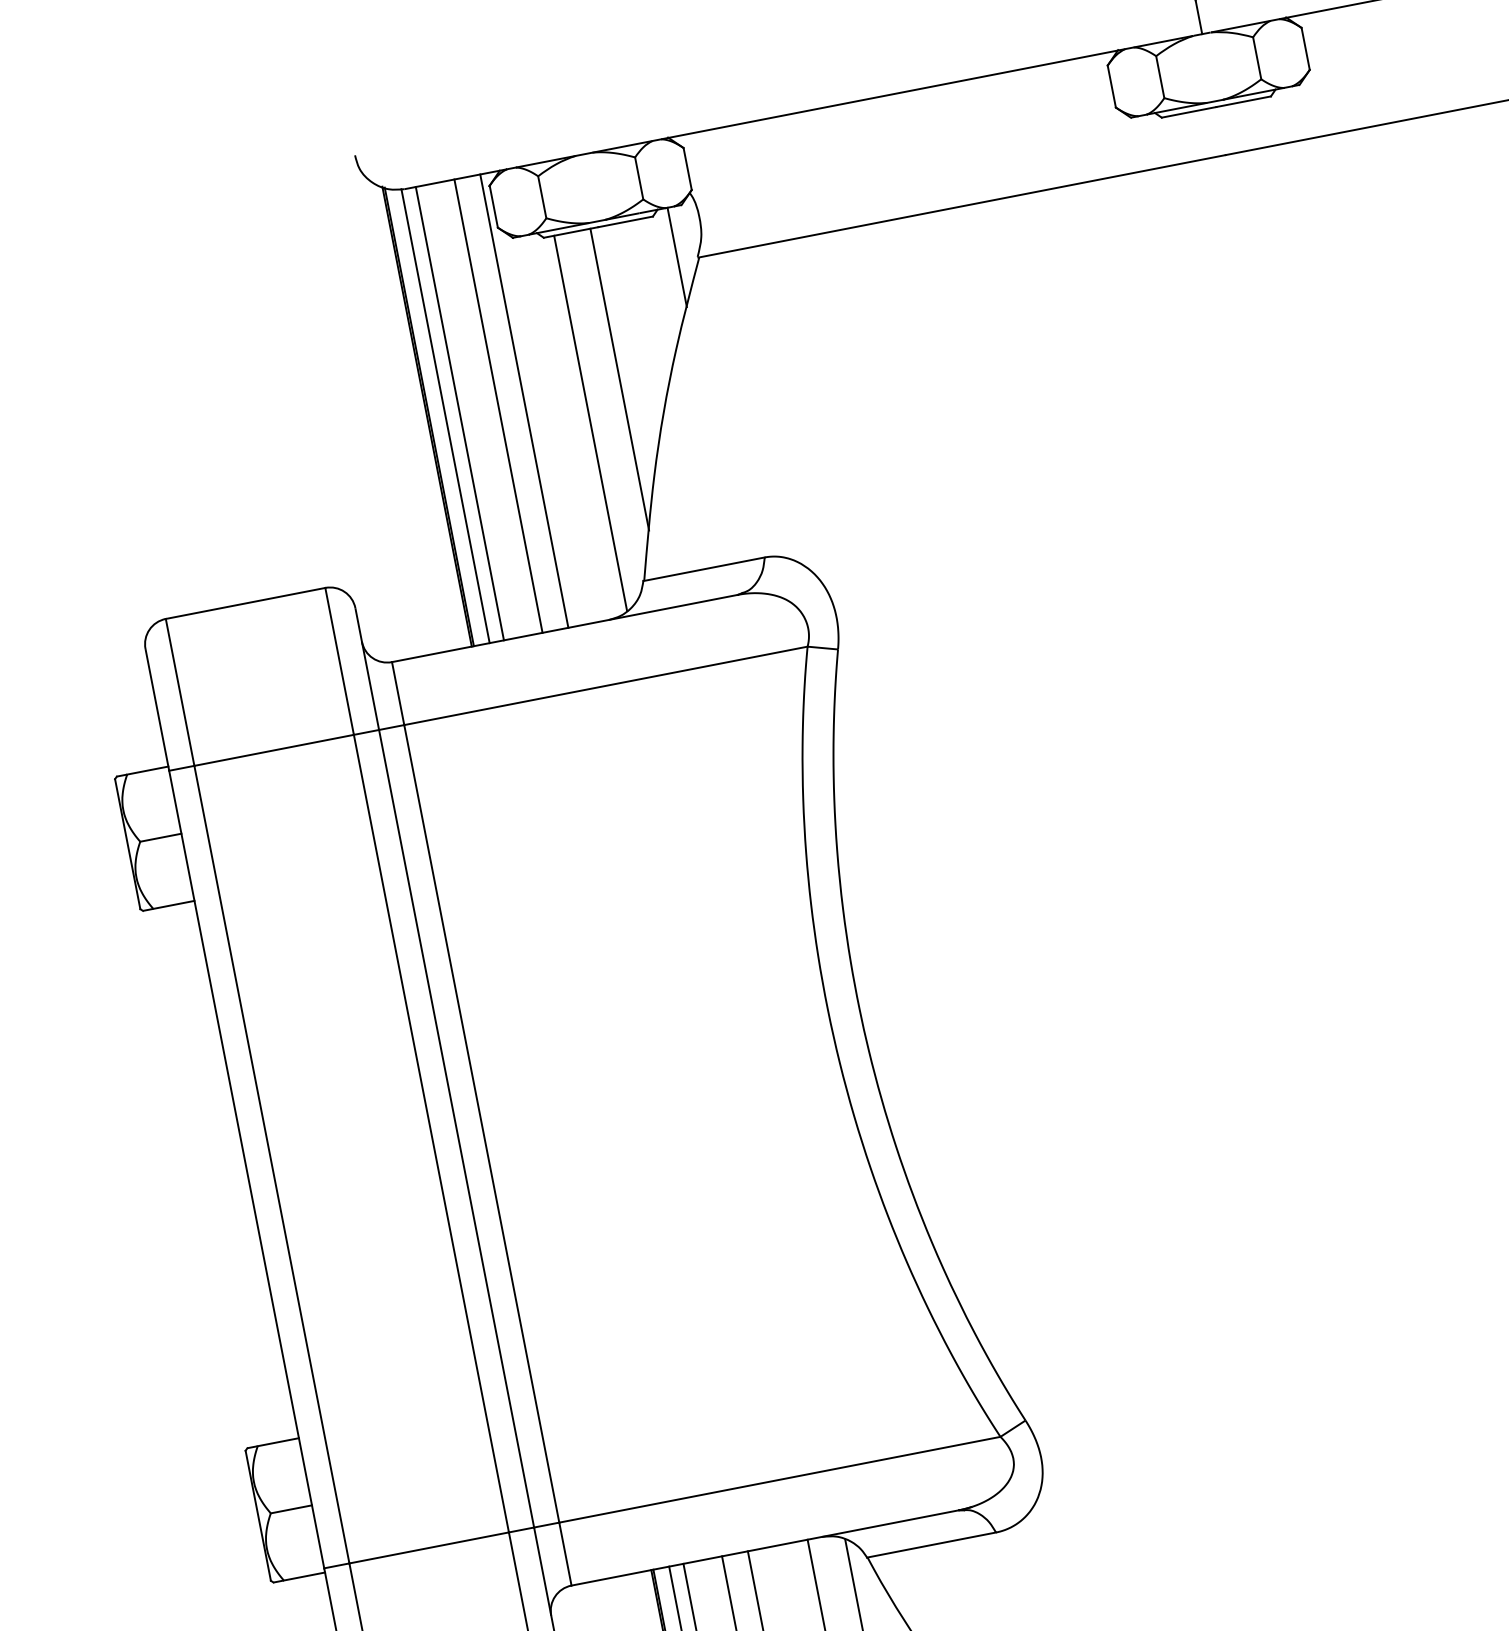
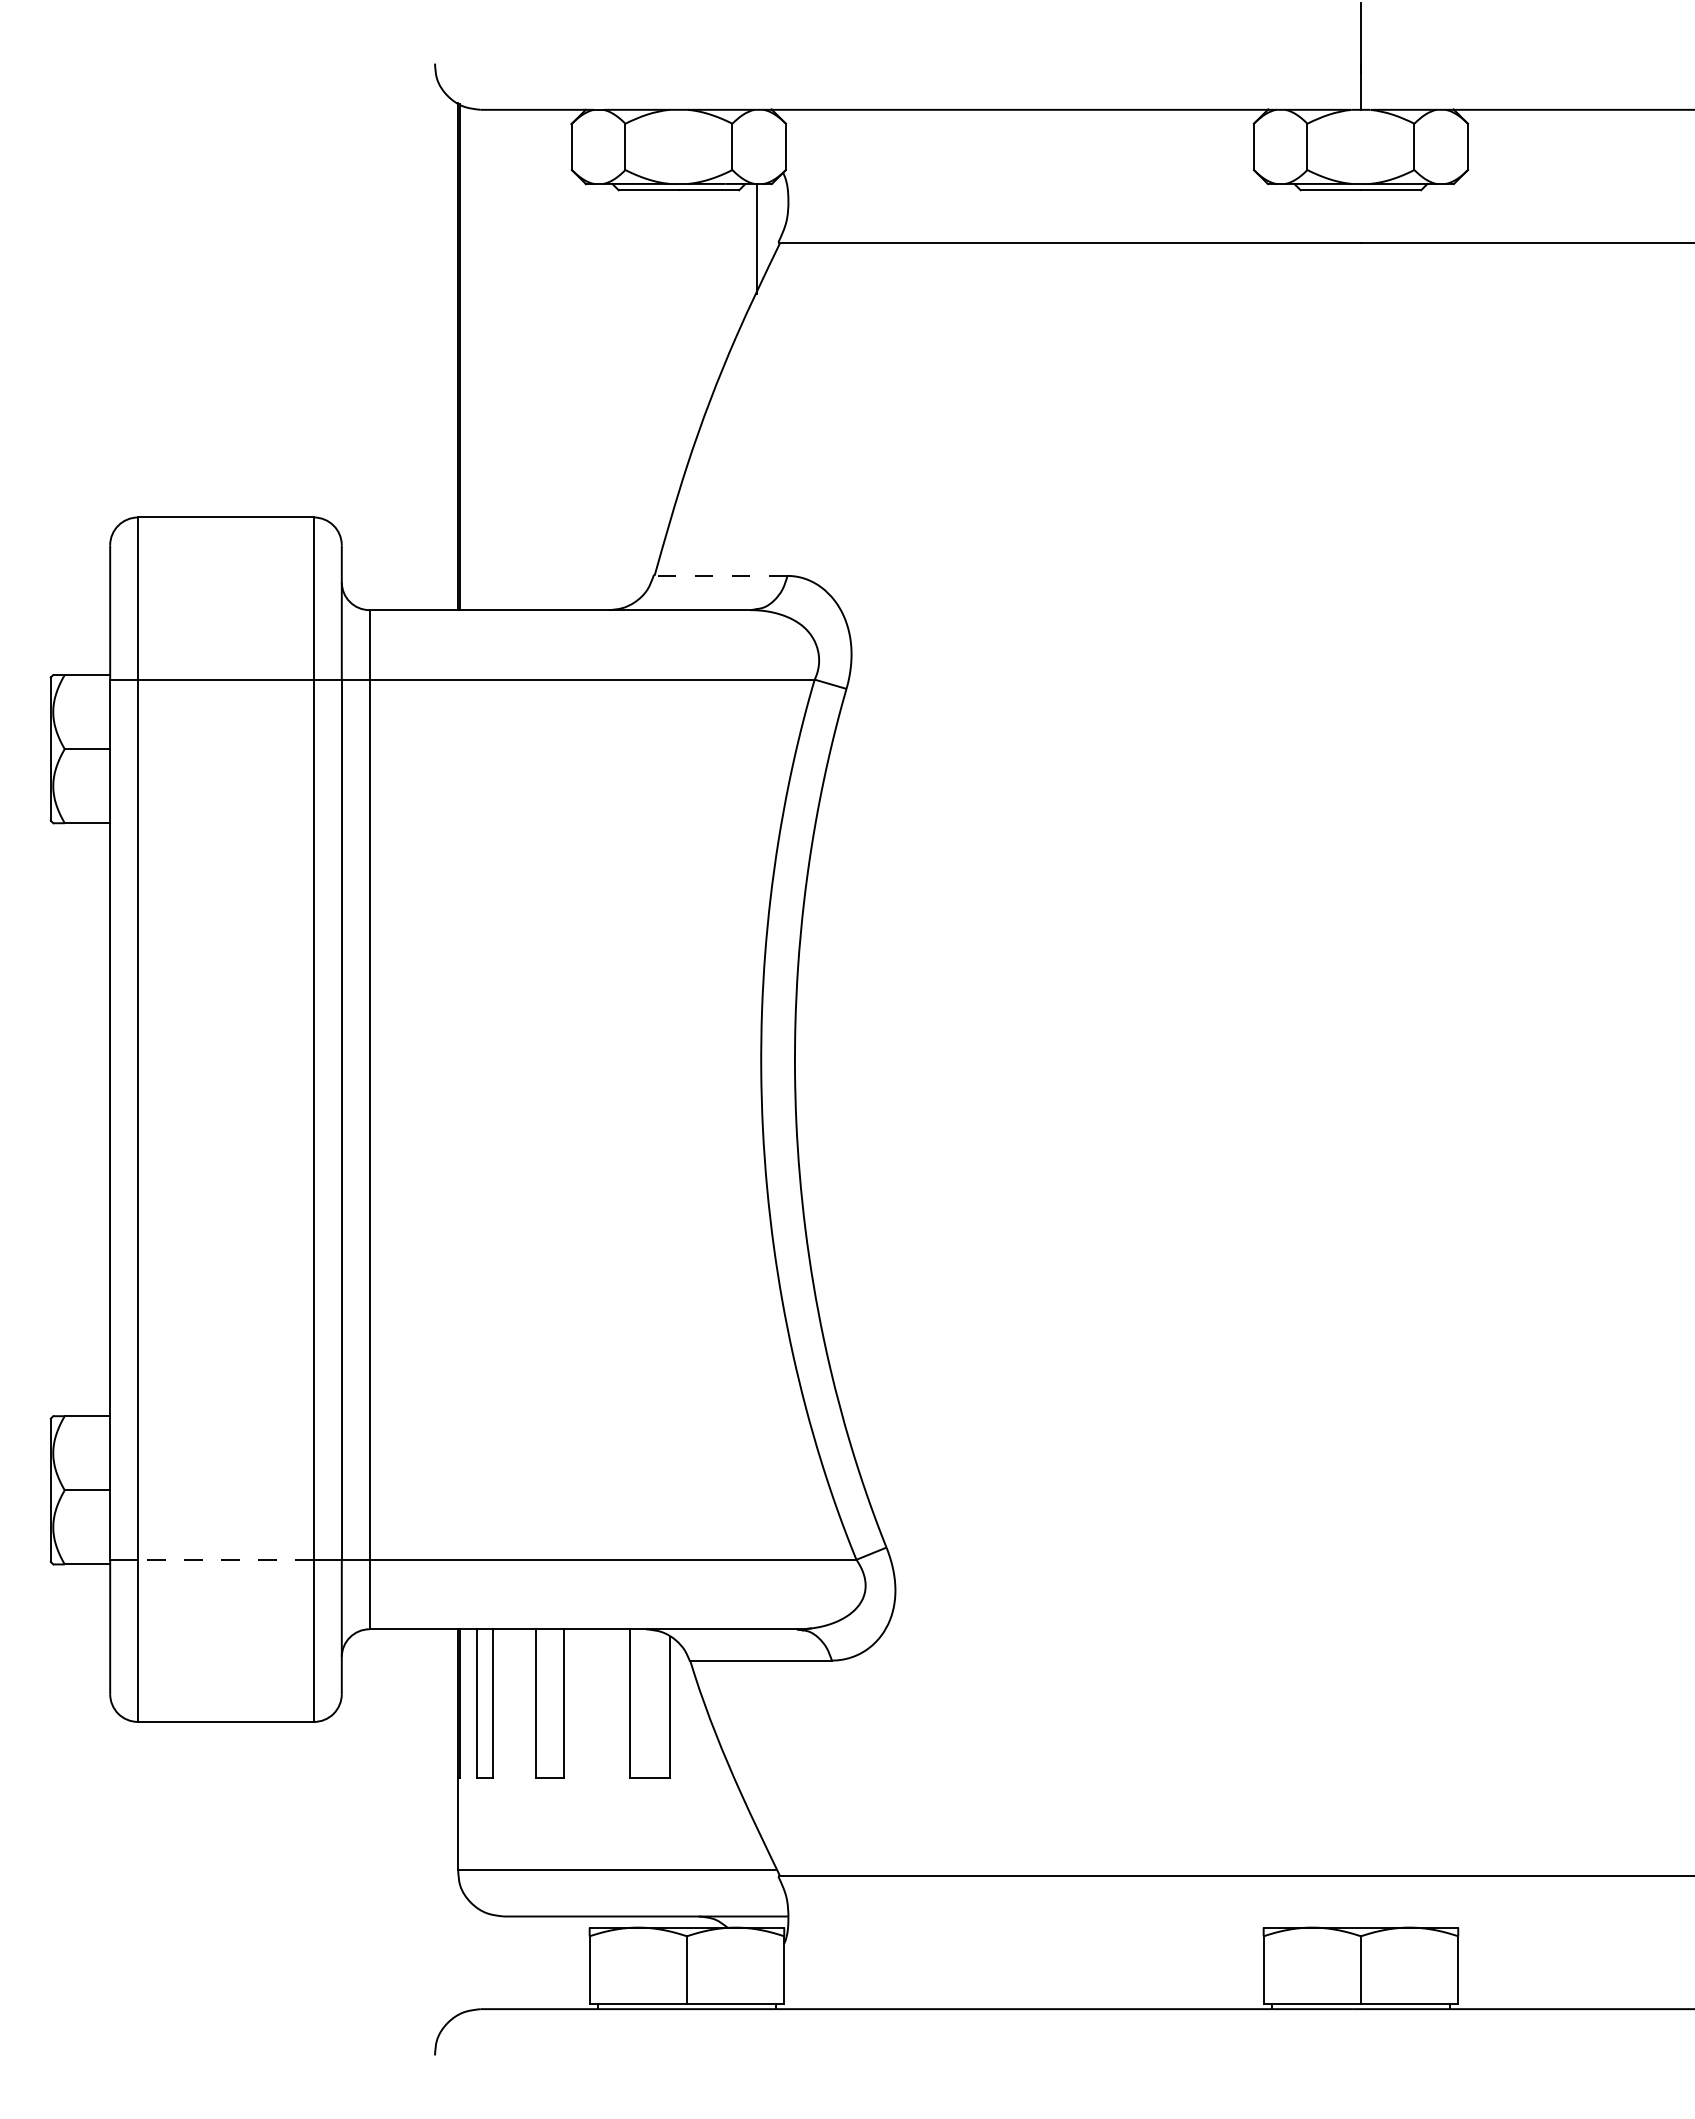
line: (620, 379) -> (670, 356), removed
line: (524, 400) -> (564, 359), removed
line: (498, 405) -> (535, 359), removed
line: (460, 413) -> (493, 359), removed
line: (445, 415) -> (477, 359), removed
line: (590, 423) -> (630, 397), removed
line: (703, 568) -> (720, 575), solid -> dashed
line: (428, 1547) -> (225, 1559), solid -> dashed

